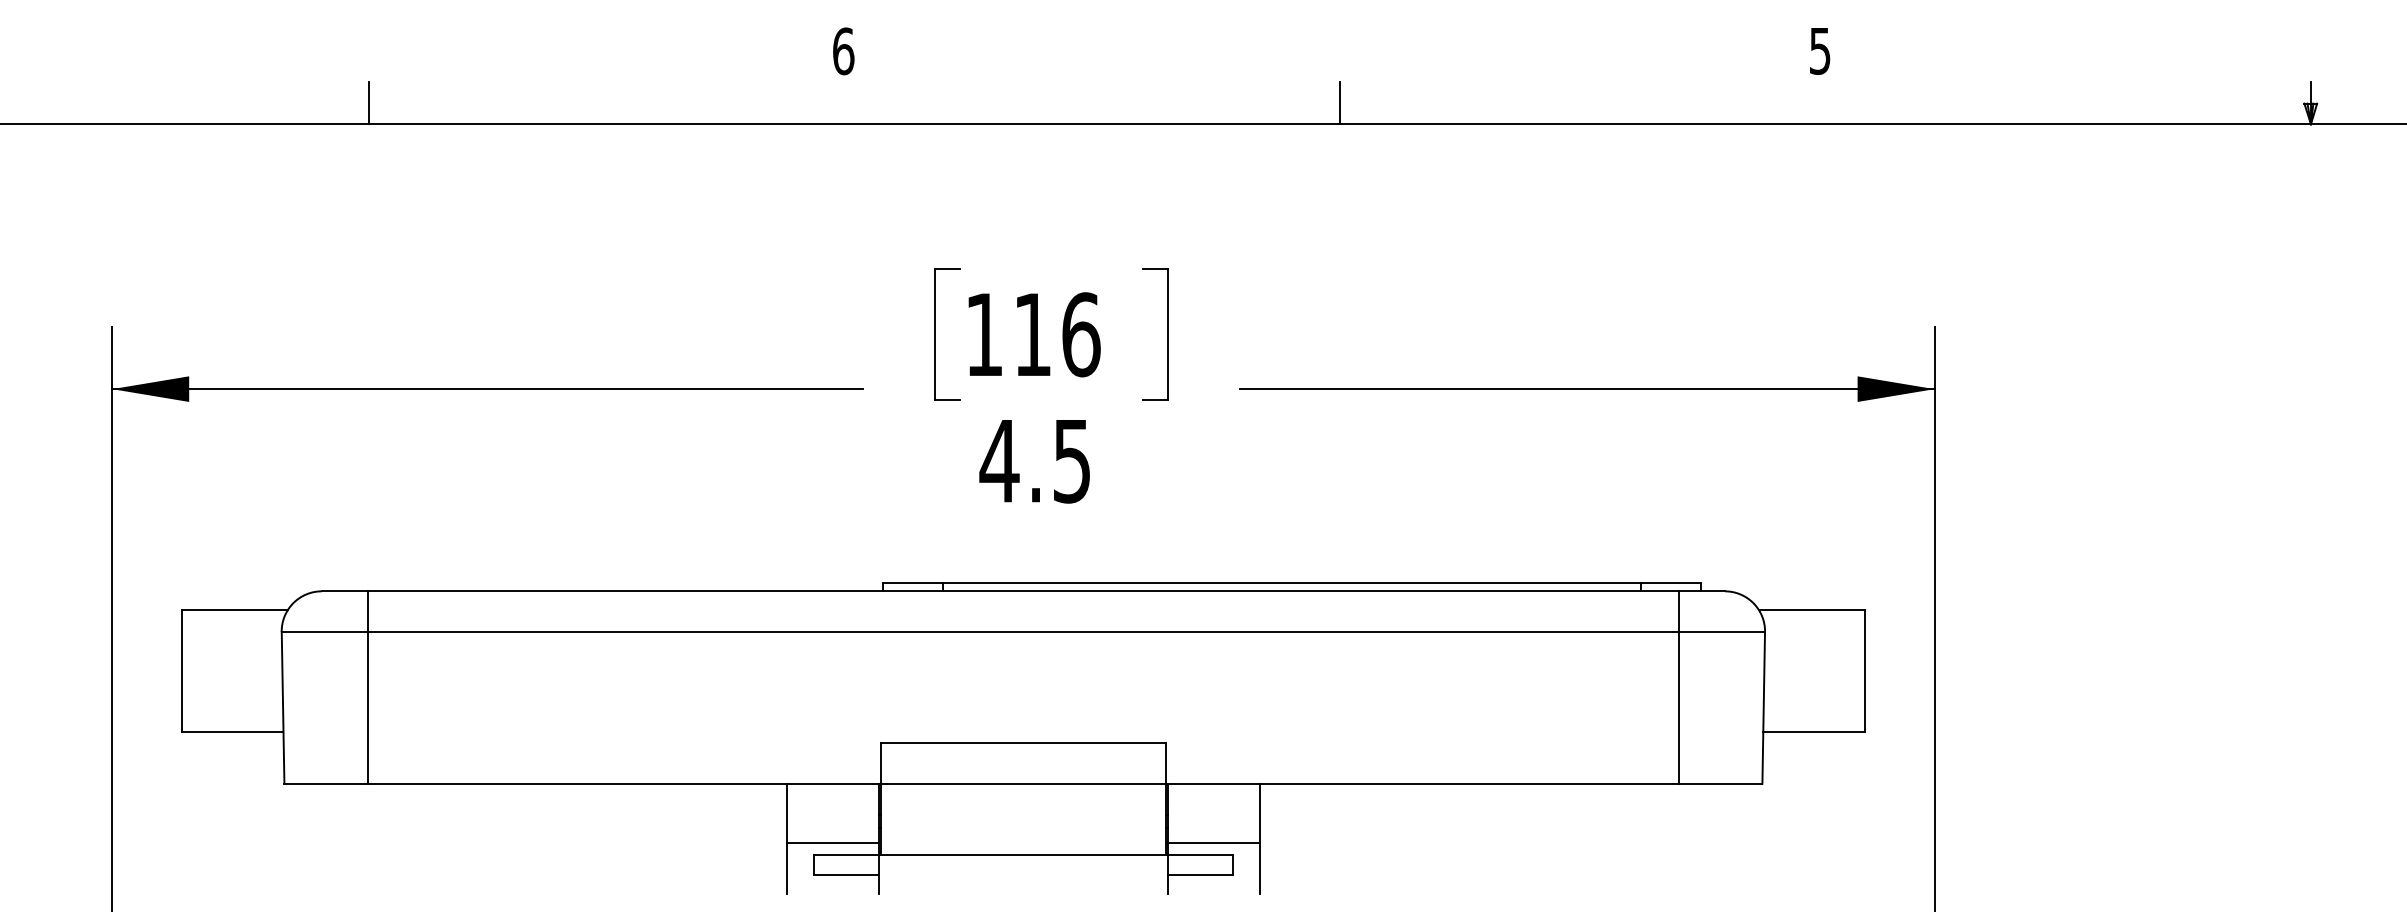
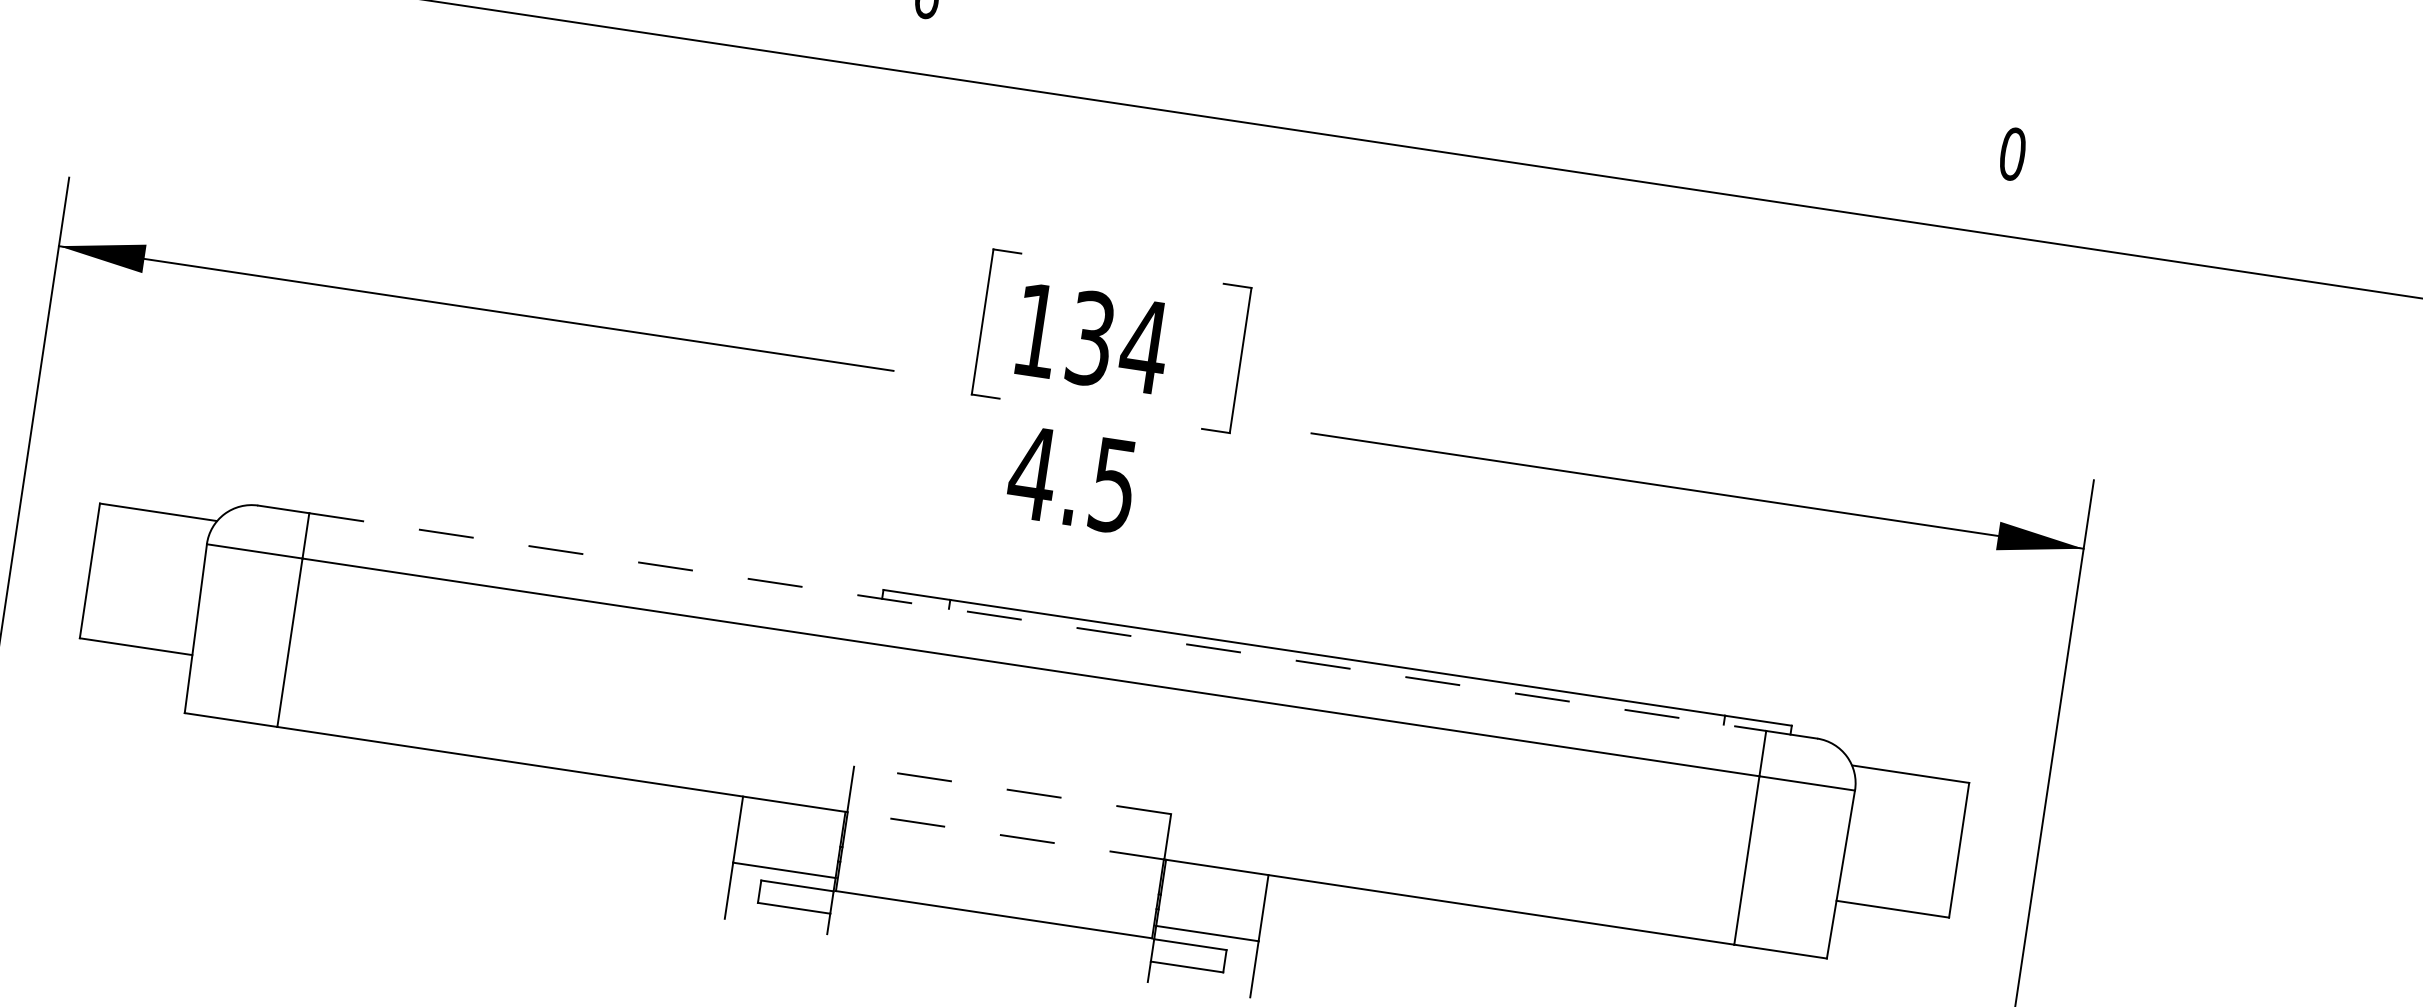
text: (1819, 51) -> (2011, 154), 5 -> 0
line: (1339, 103) -> (1469, 132), removed
text: (1057, 334) -> (1118, 342), 116 -> 134
line: (1023, 591) -> (1037, 622), solid -> dashed
line: (1023, 742) -> (1012, 790), solid -> dashed
line: (1023, 783) -> (1005, 835), solid -> dashed

